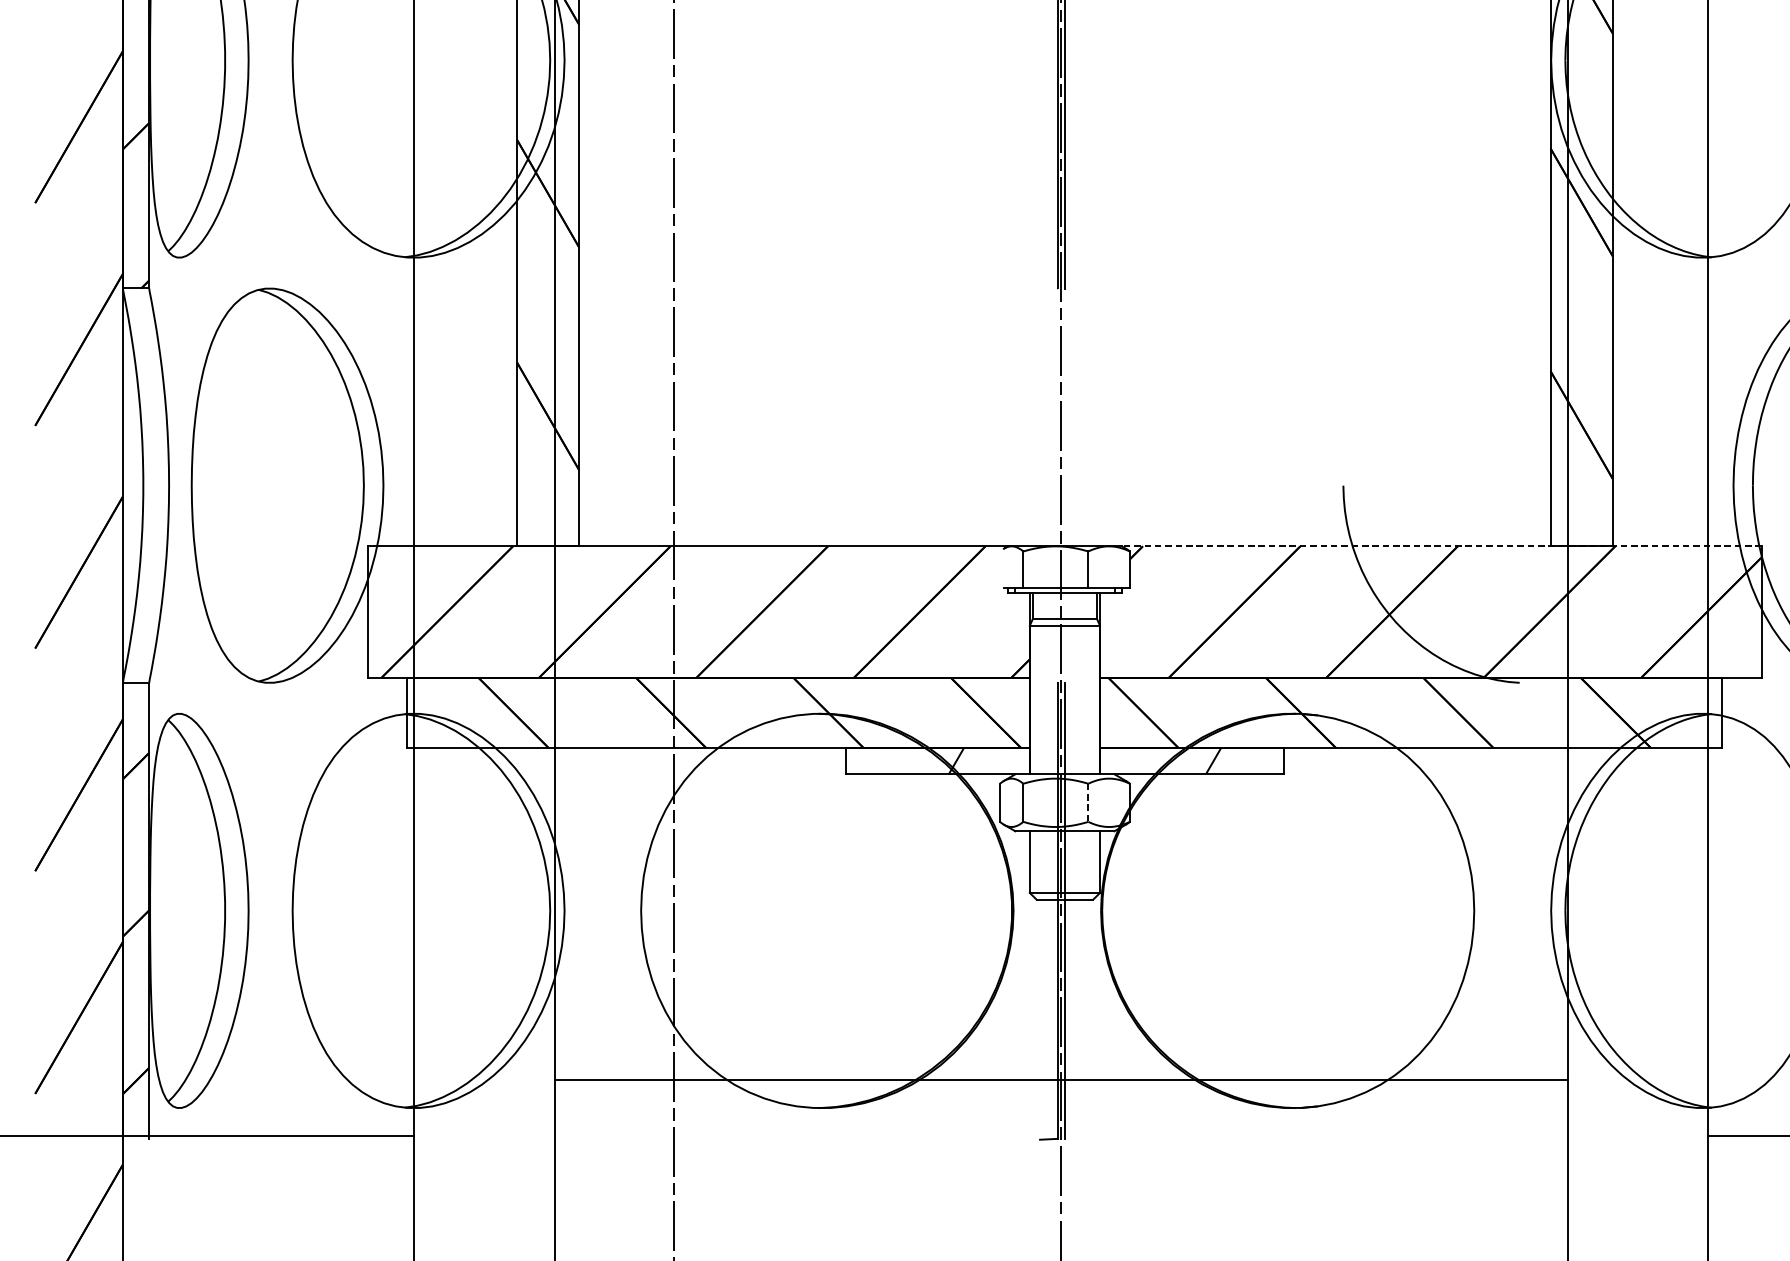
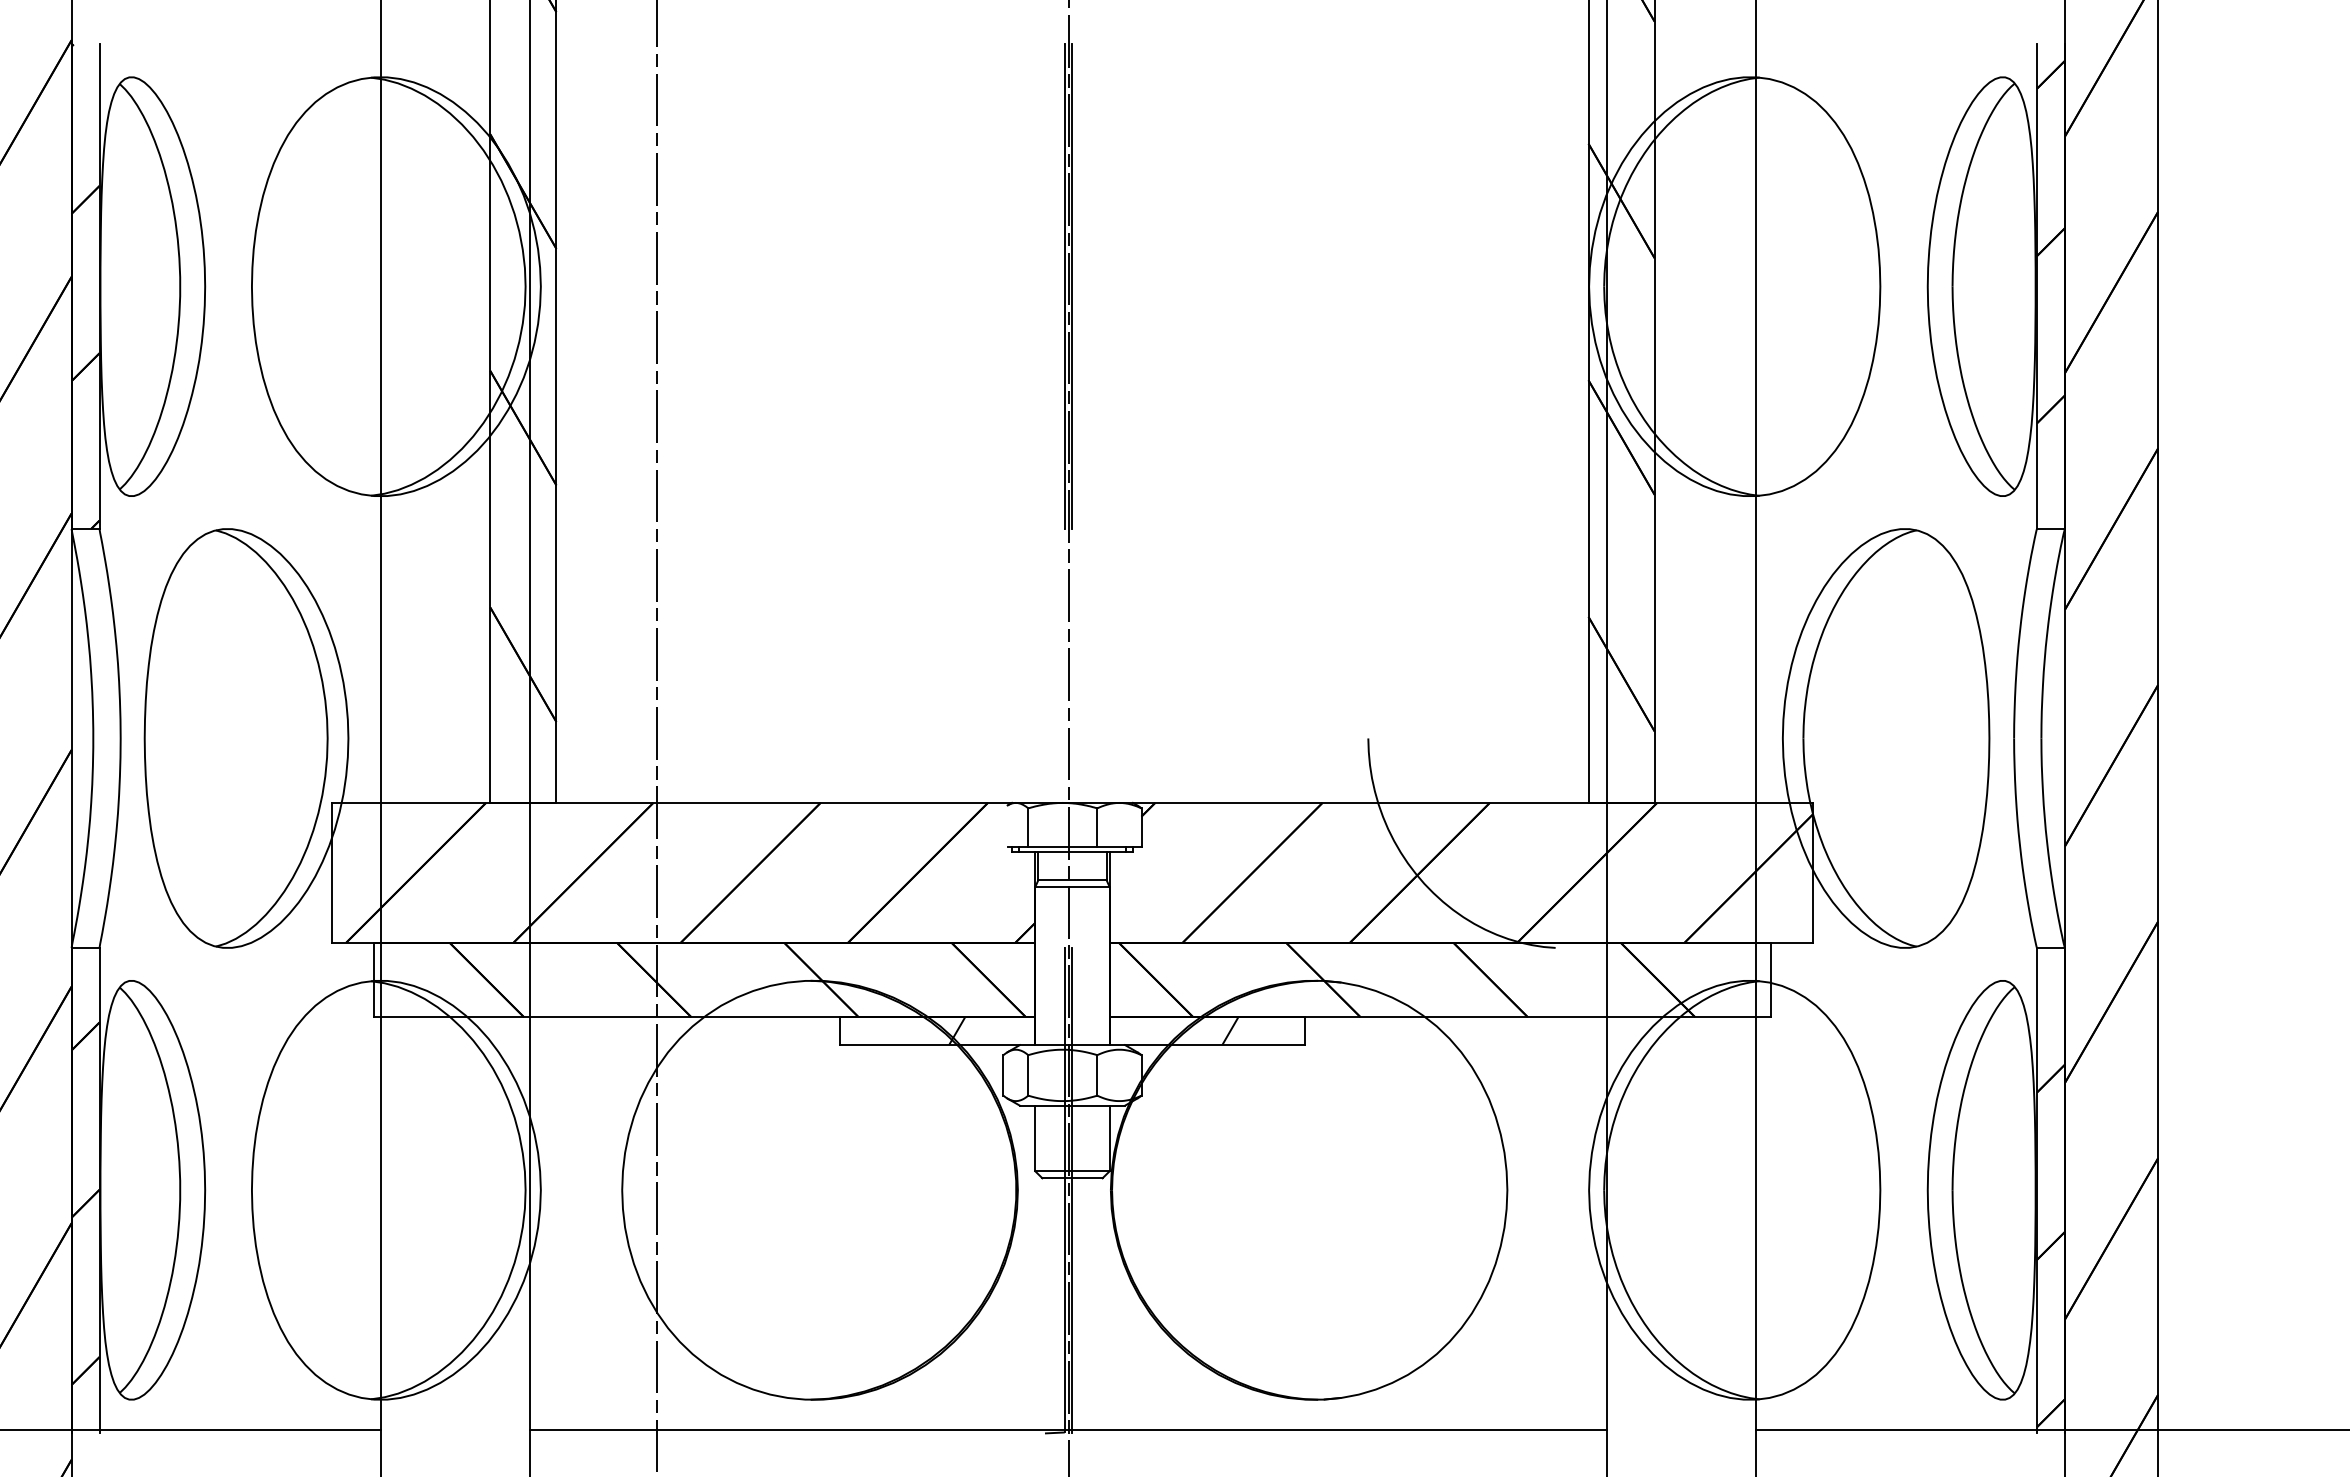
line: (1442, 545) -> (1473, 802), dashed -> solid
line: (1088, 802) -> (1097, 1075), dashed -> solid
line: (1061, 1079) -> (1068, 1429), moved

